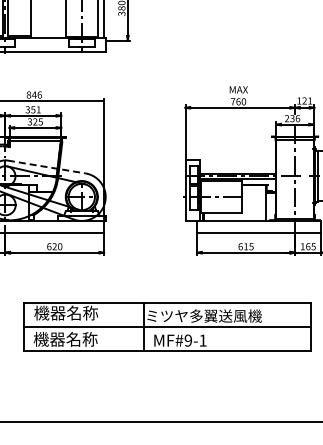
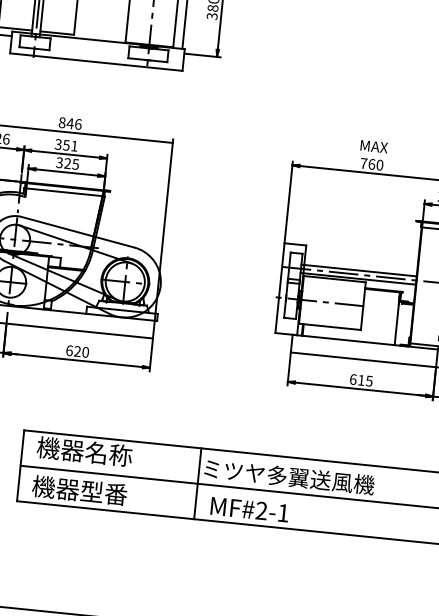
line: (47, 167) -> (78, 233), dashed -> solid
text: (81, 339) -> (103, 493), 機器名称 -> 機器型番
text: (188, 340) -> (261, 510), MF#9-1 -> MF#2-1

